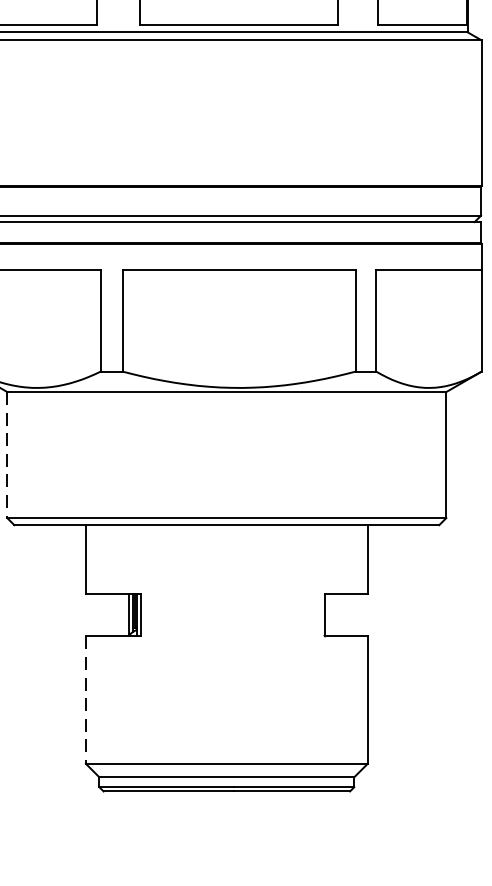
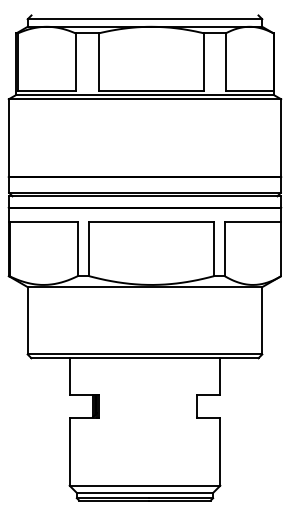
line: (6, 454) -> (27, 320), dashed -> solid
line: (85, 701) -> (69, 452), dashed -> solid

